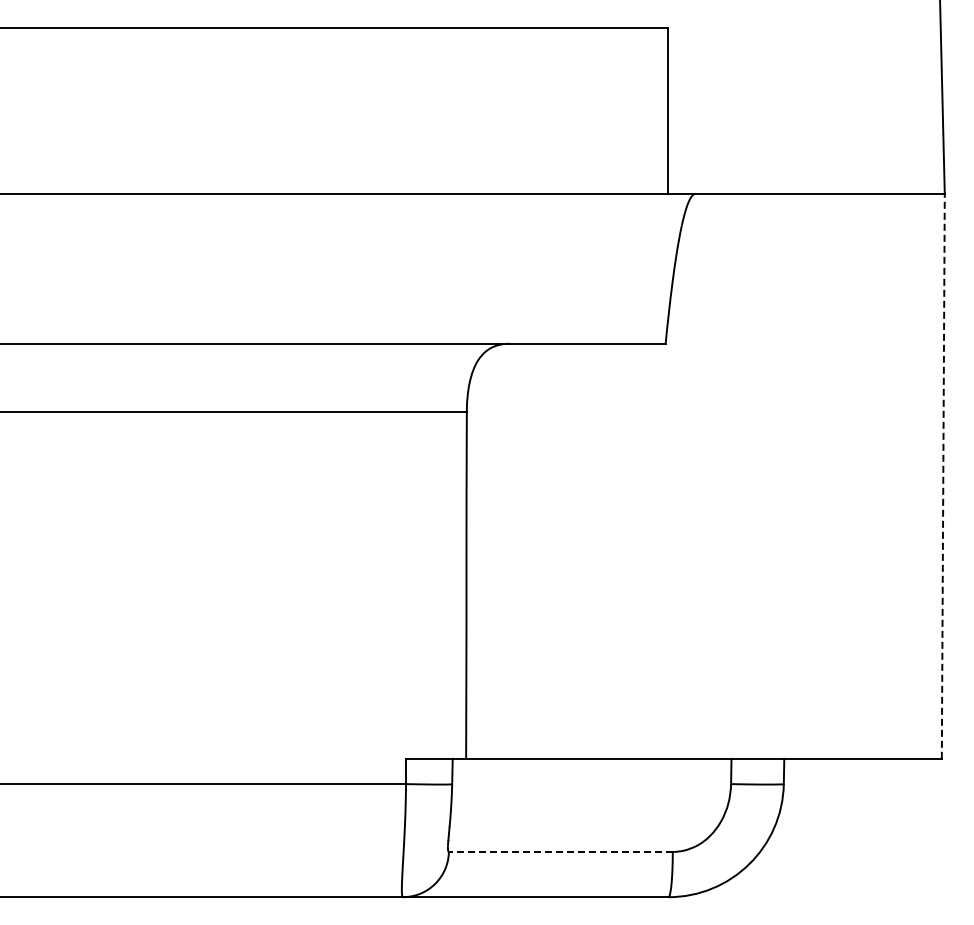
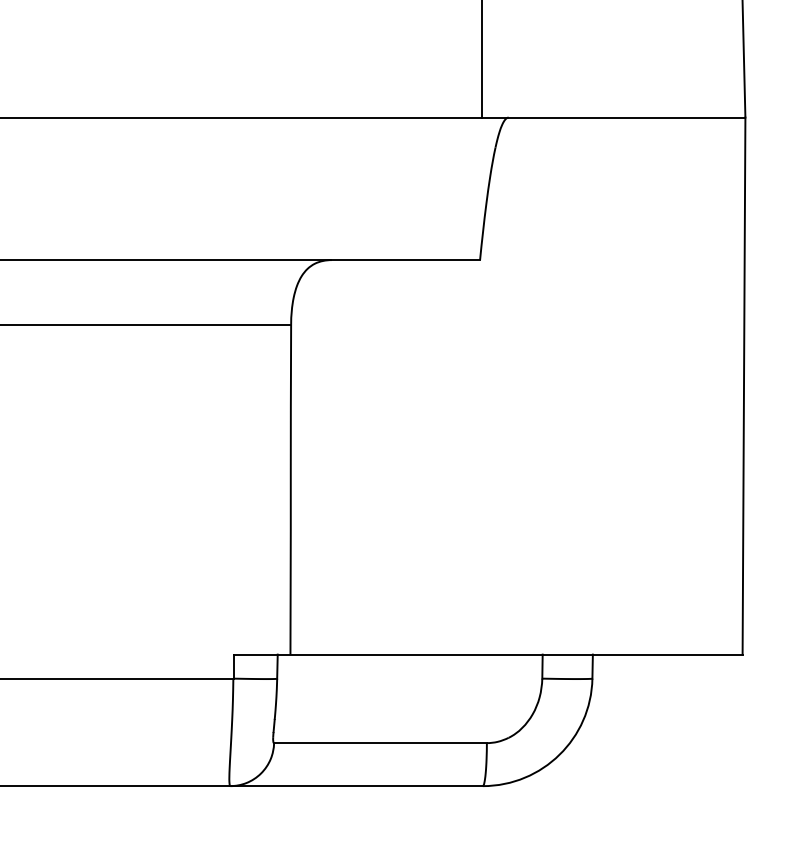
line: (943, 475) -> (744, 385), dashed -> solid
line: (560, 851) -> (380, 742), dashed -> solid

